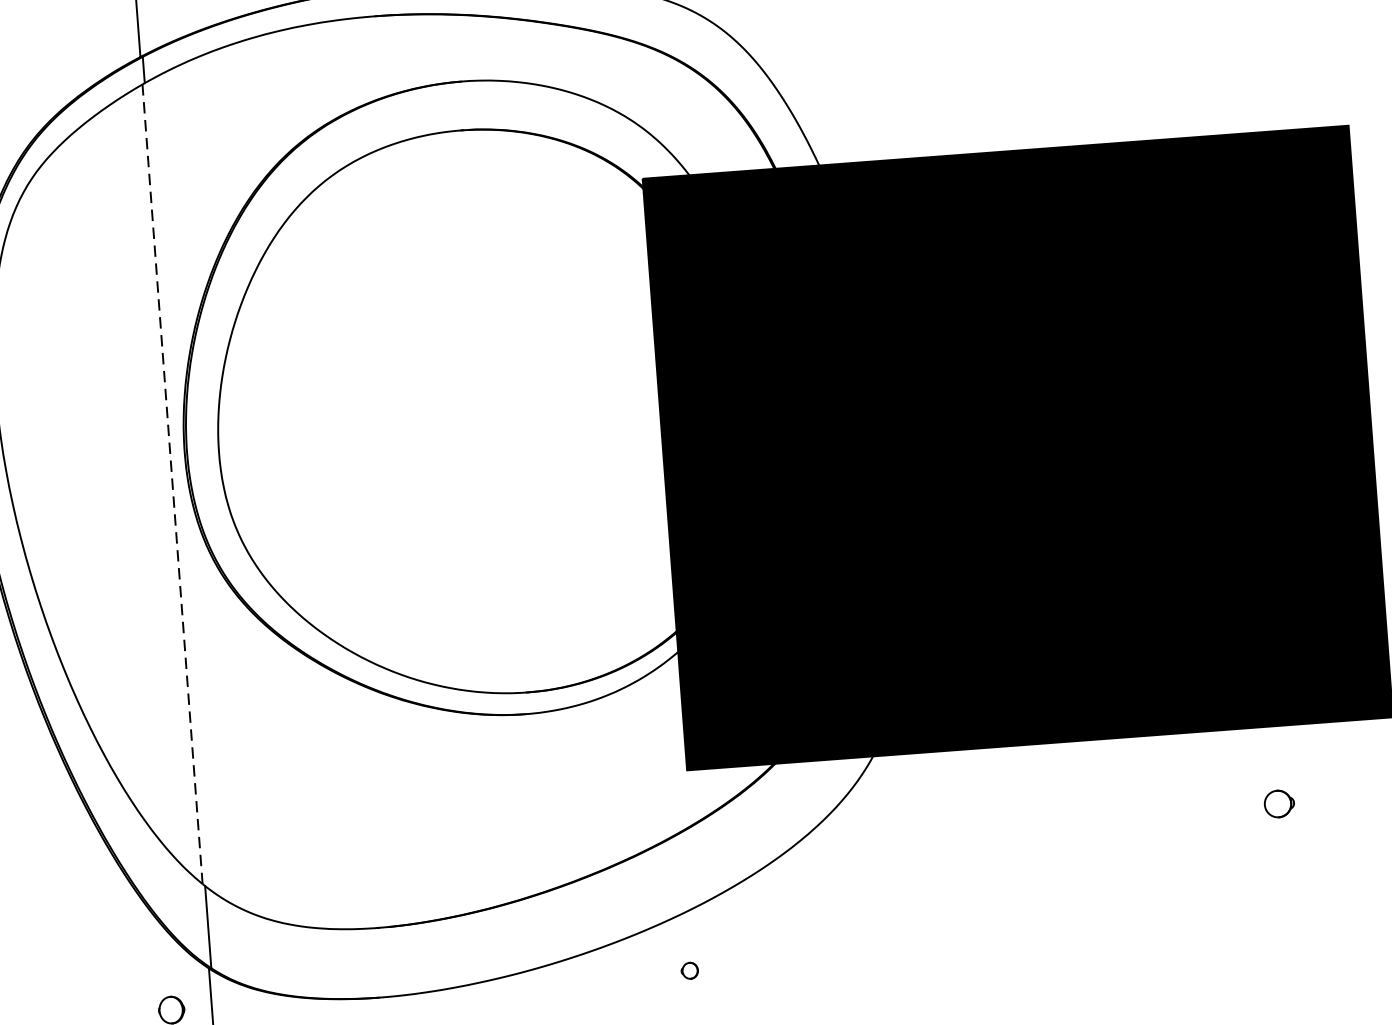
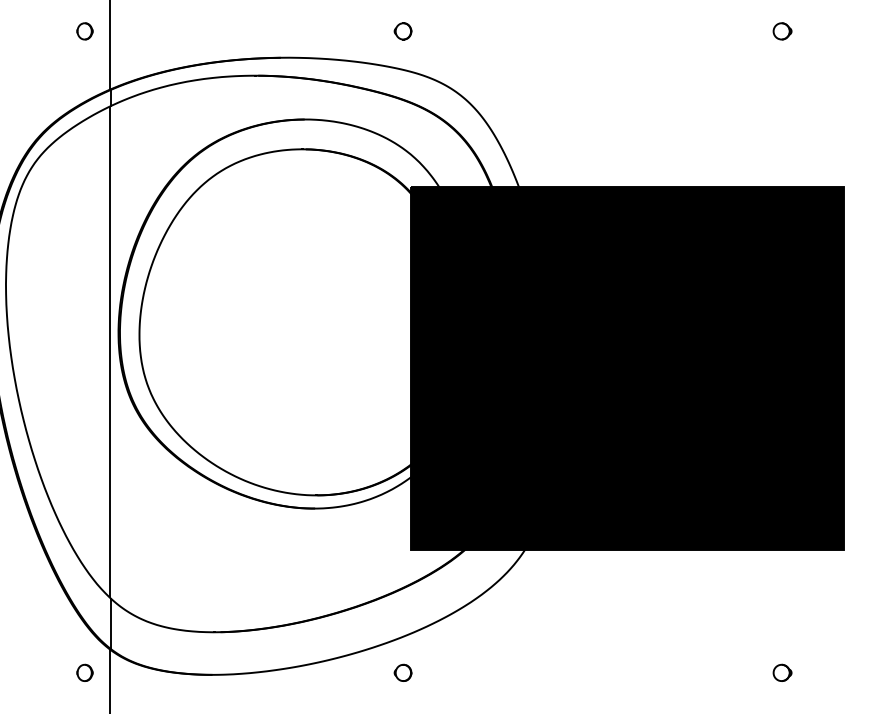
line: (172, 483) -> (109, 351), dashed -> solid
part: (1279, 803) -> (782, 672), moved
part: (688, 970) -> (402, 672), size x1.67

